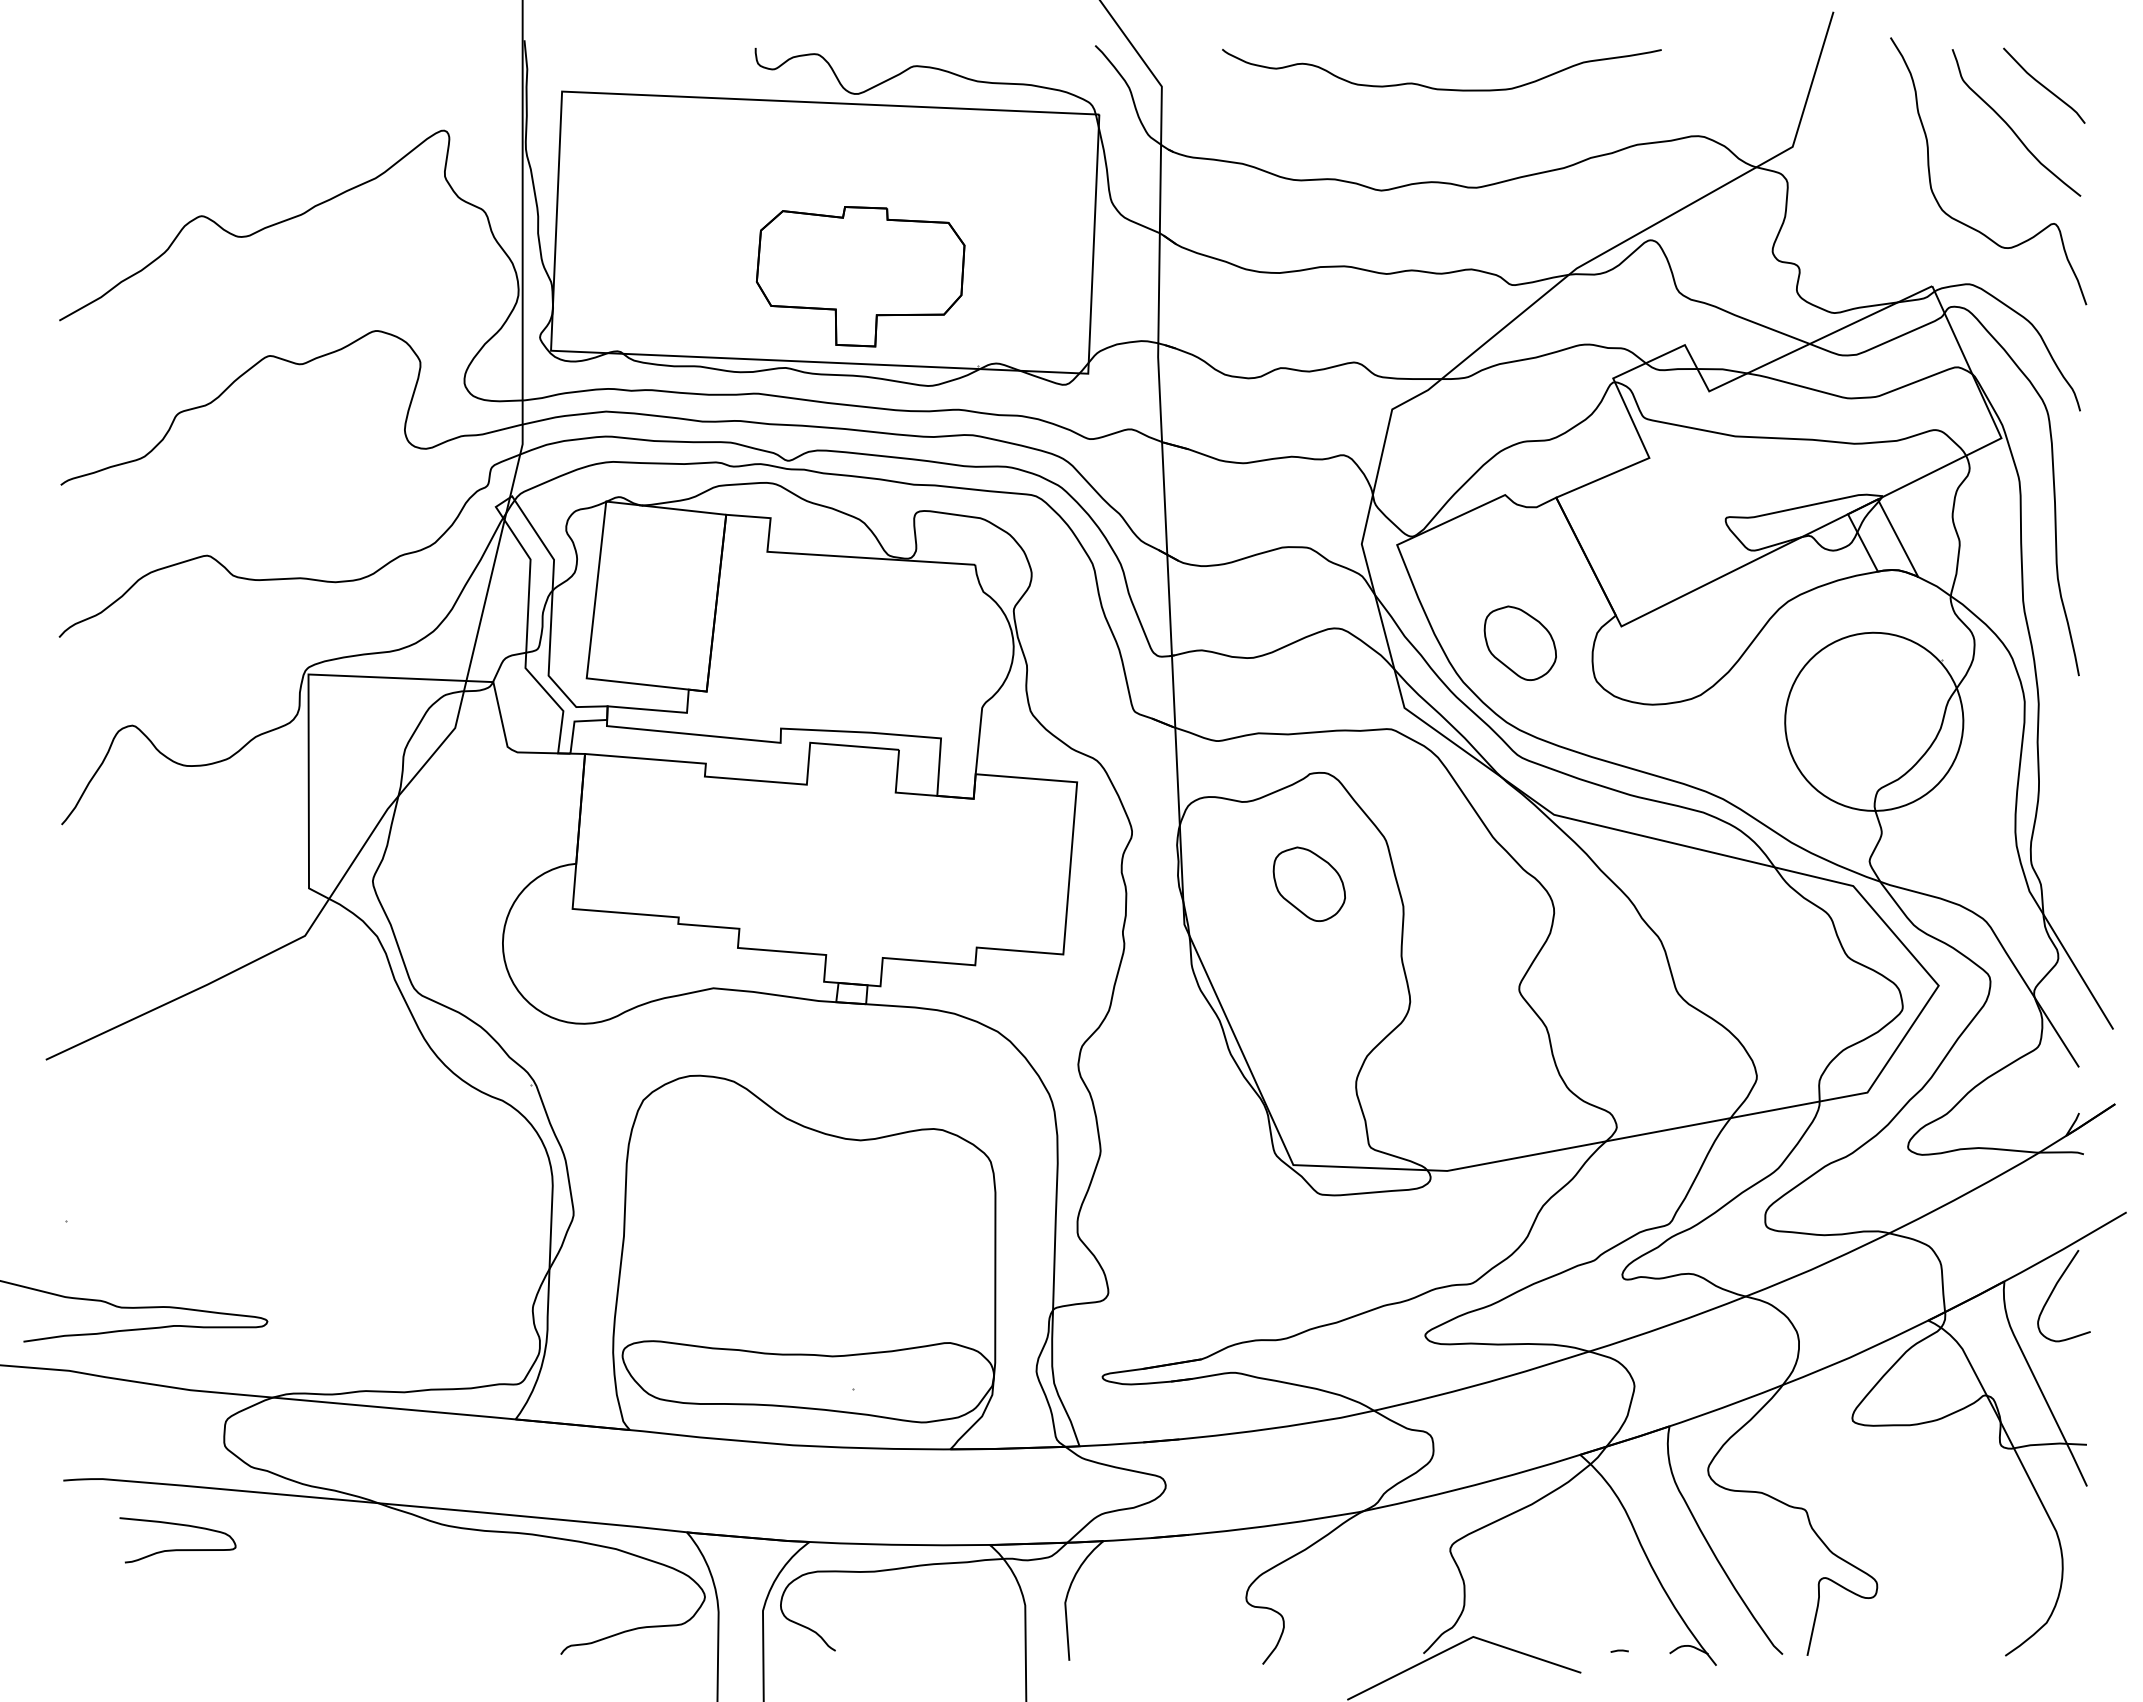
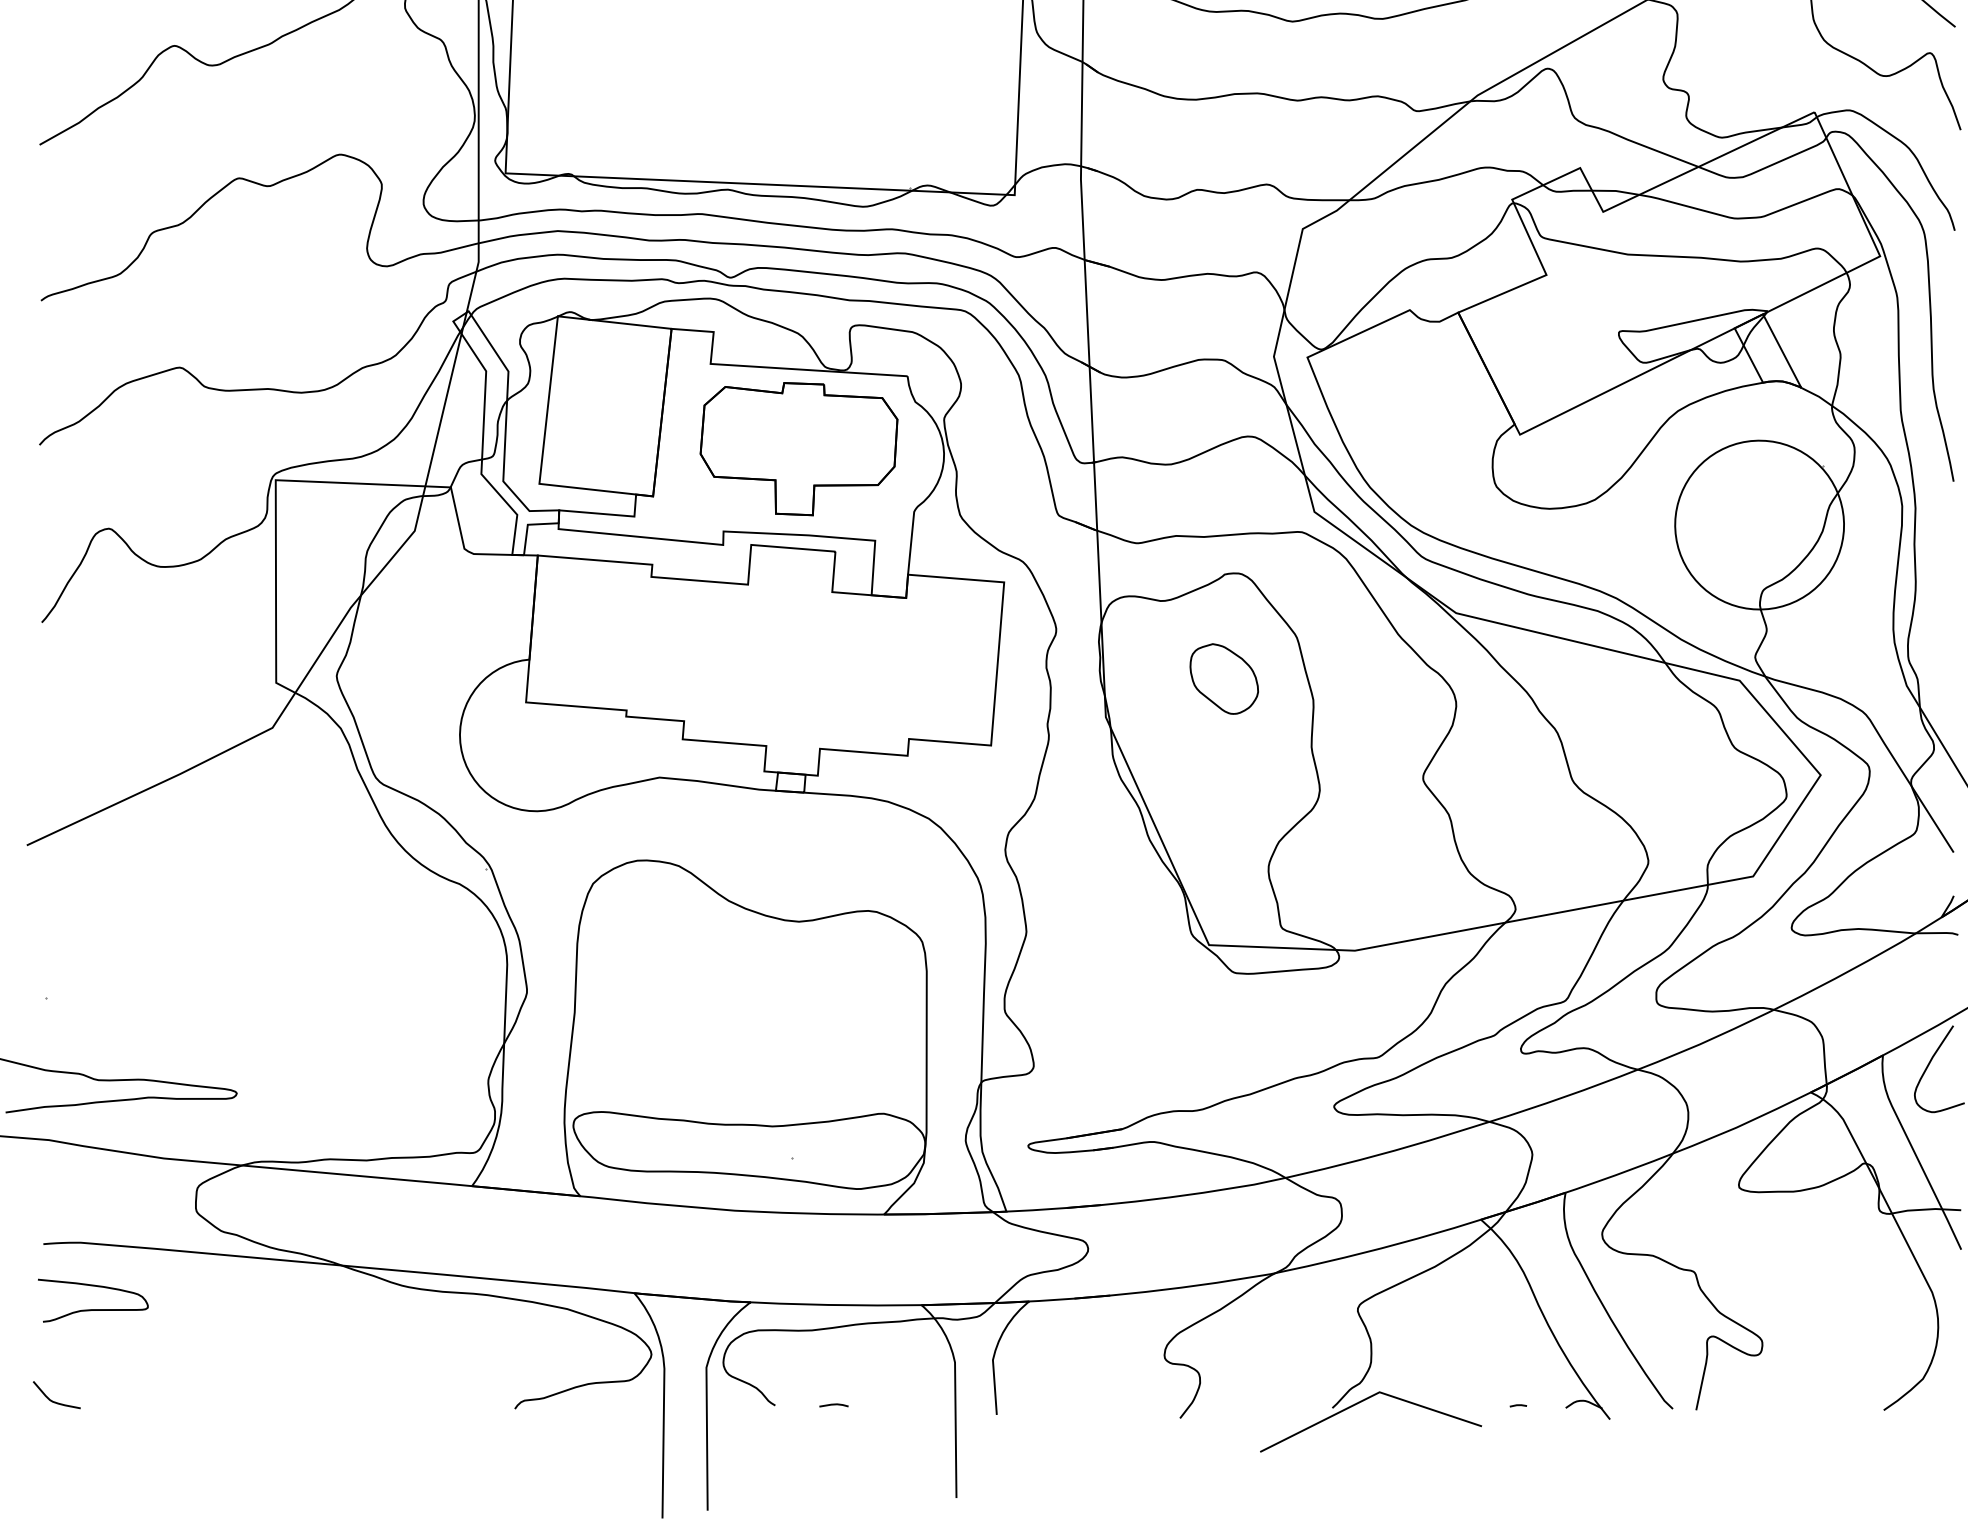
part: (860, 276) -> (798, 448), moved
part: (1519, 642) -> (1423, 449), removed
curve: (177, 1549) -> (92, 1309), moved
curve: (73, 1645) -> (53, 1400), added
line: (897, 1650) -> (833, 1405), added

